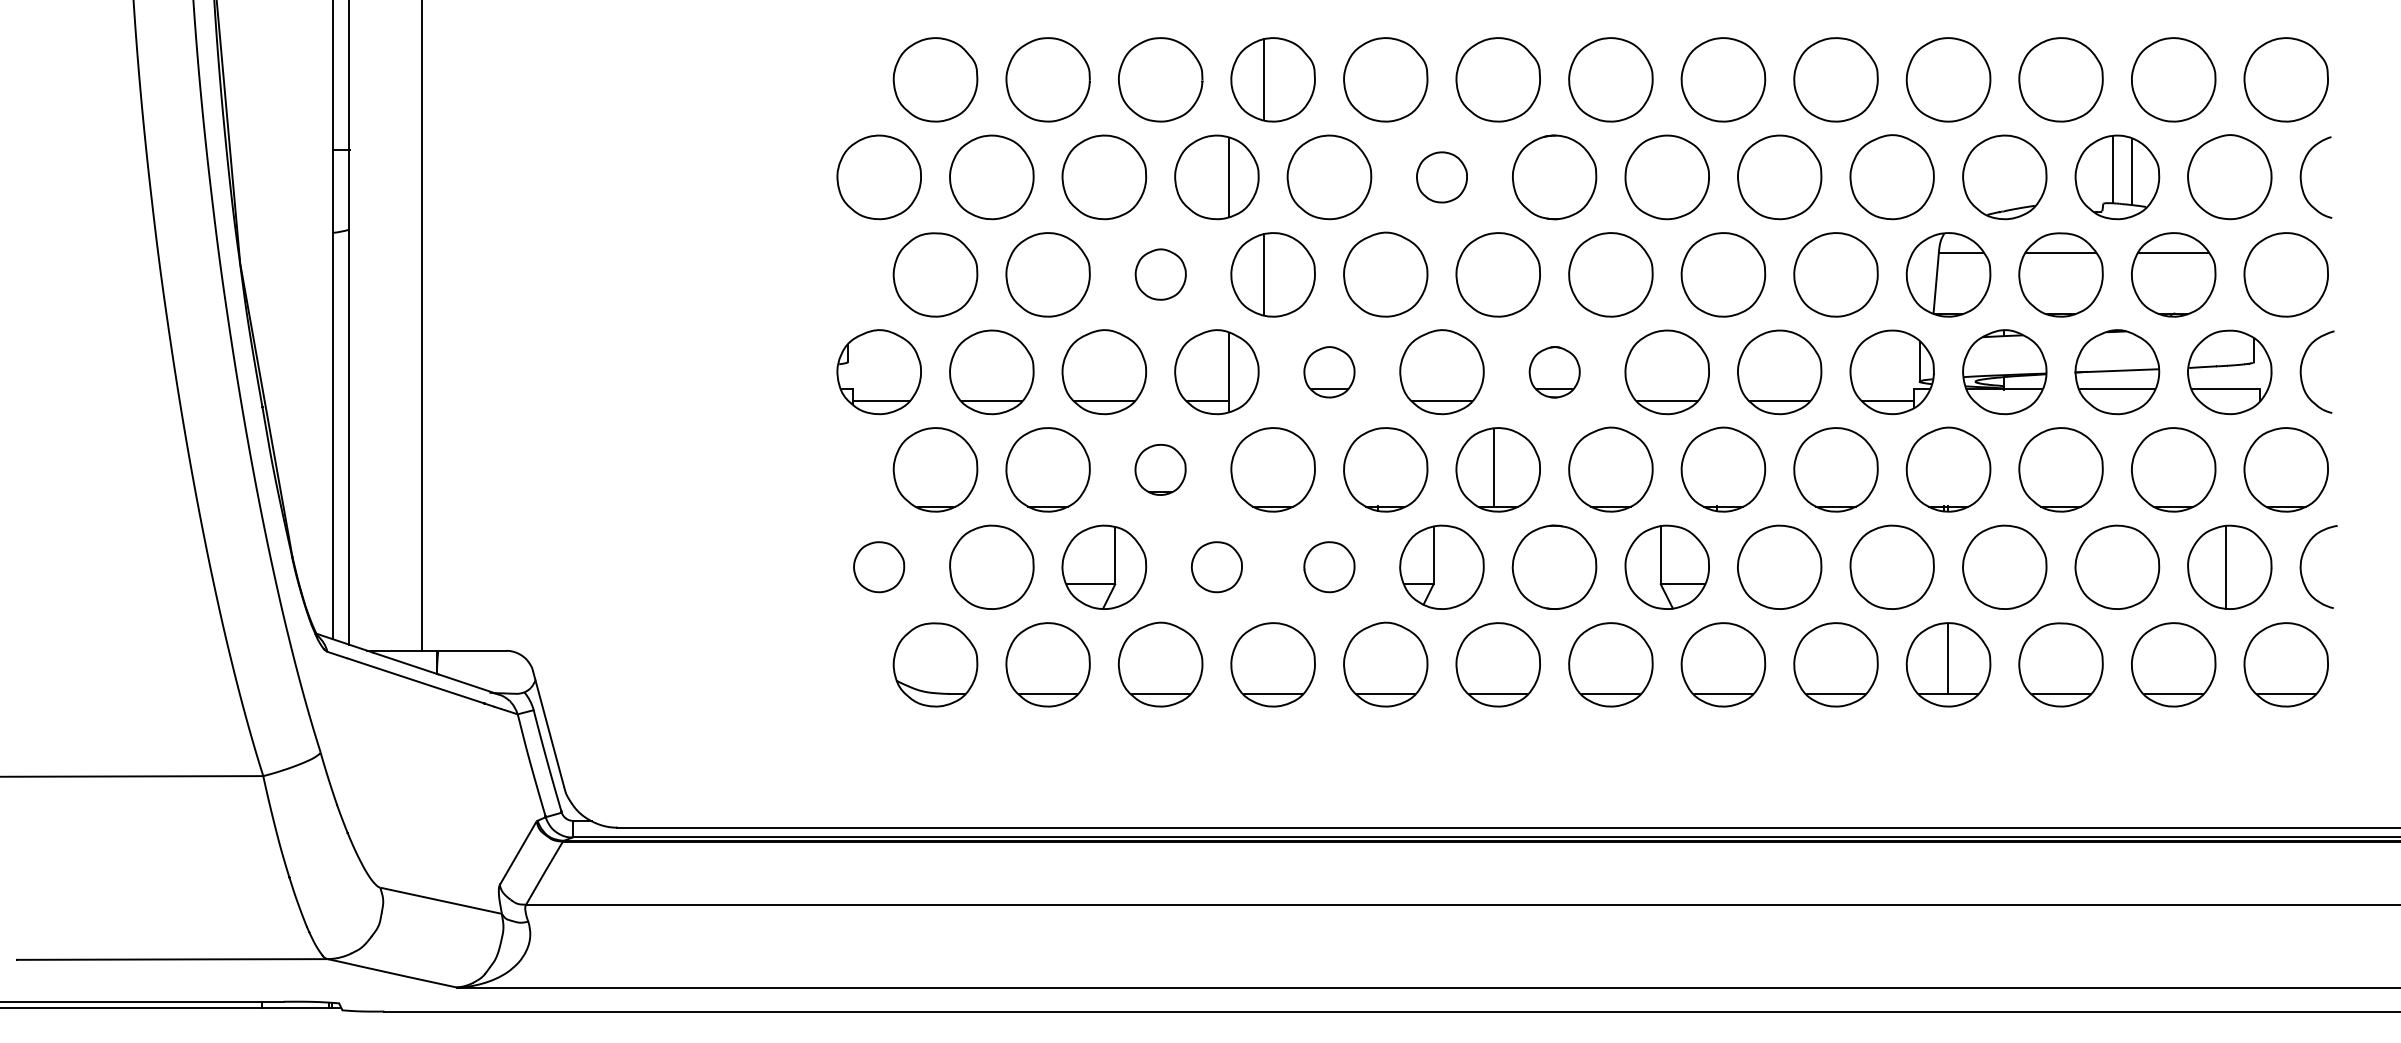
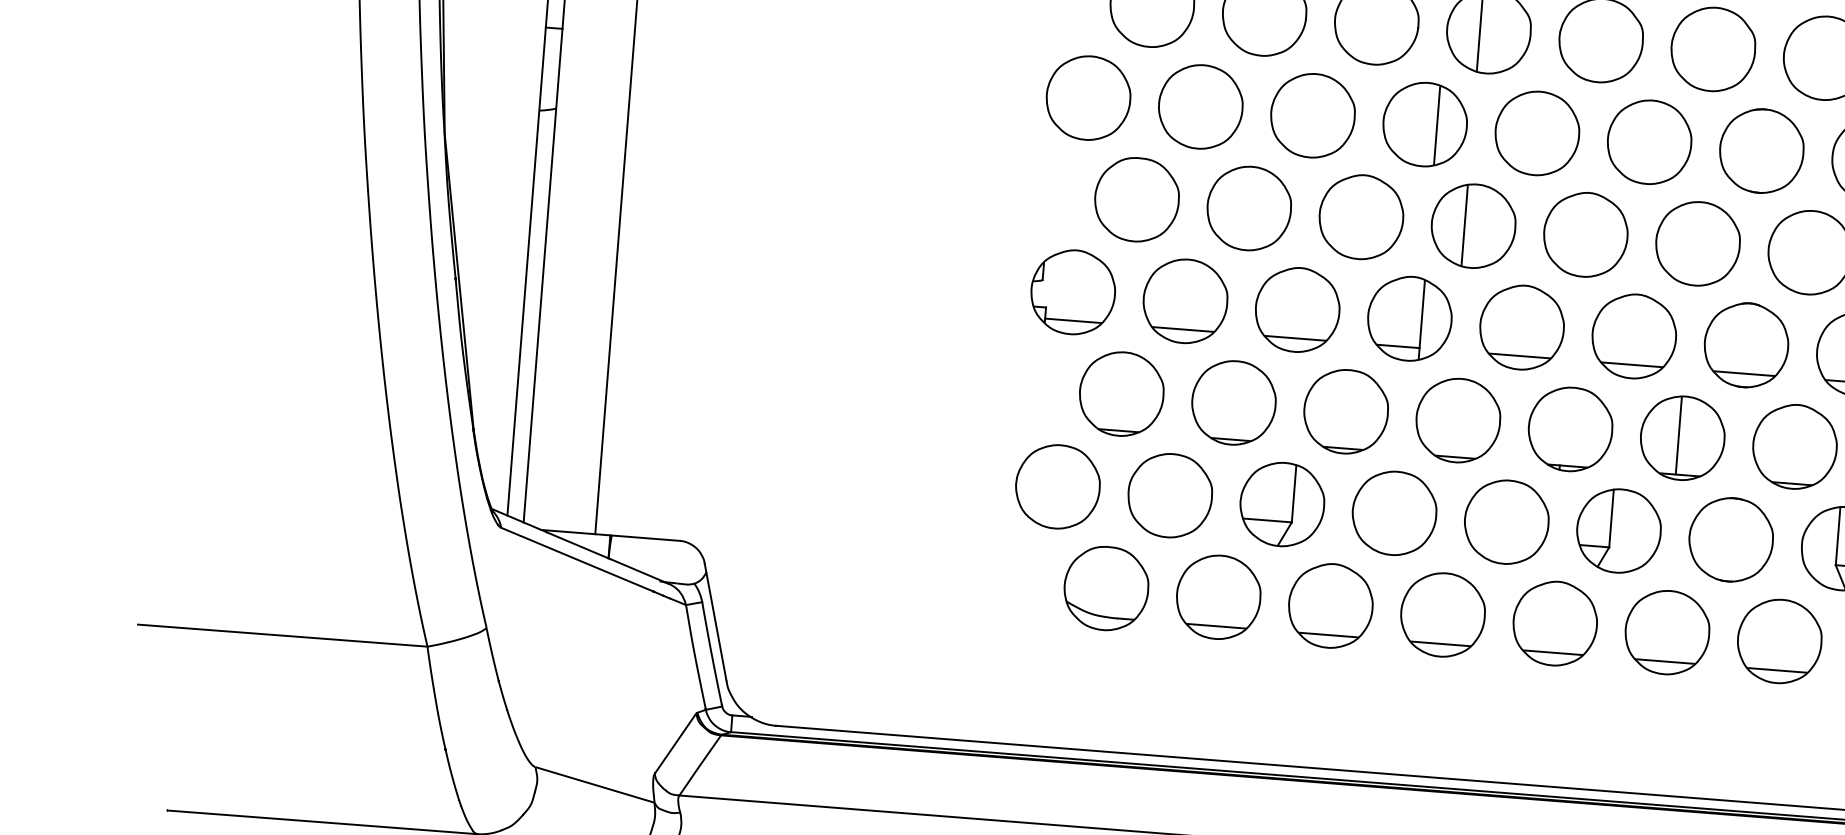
part: (1441, 177) -> (1649, 142), size x1.67
part: (1160, 274) -> (1361, 216), size x1.67
part: (1329, 372) -> (1522, 327), size x1.67
part: (1554, 372) -> (1746, 345), size x1.67
part: (1160, 469) -> (1345, 411), size x1.67
part: (878, 566) -> (1057, 485), size x1.67
part: (1216, 566) -> (1394, 512), size x1.67
part: (1329, 566) -> (1506, 521), size x1.67

